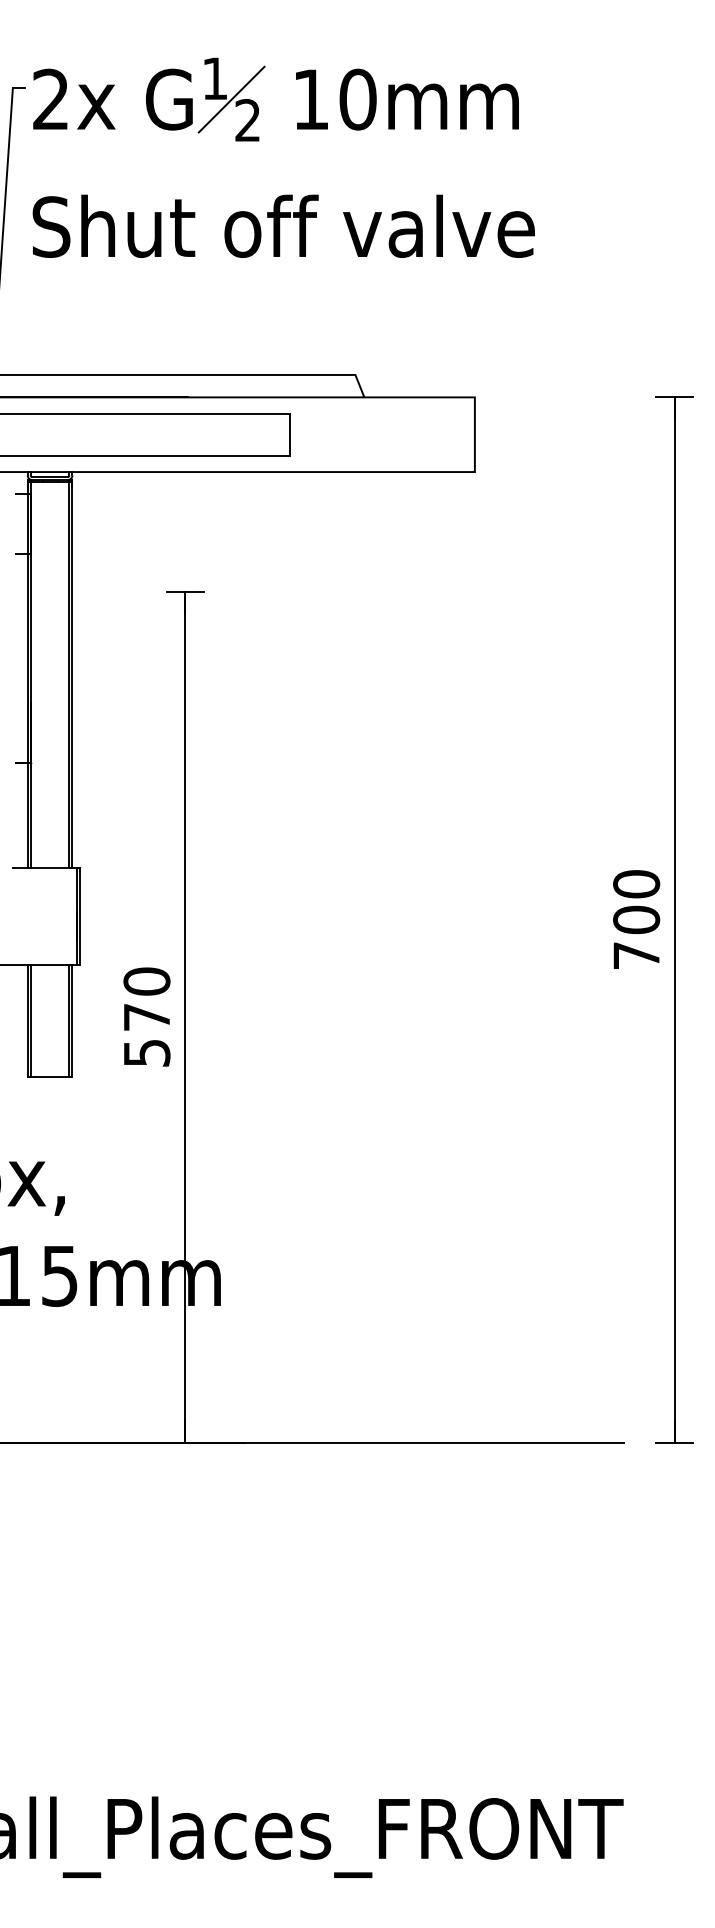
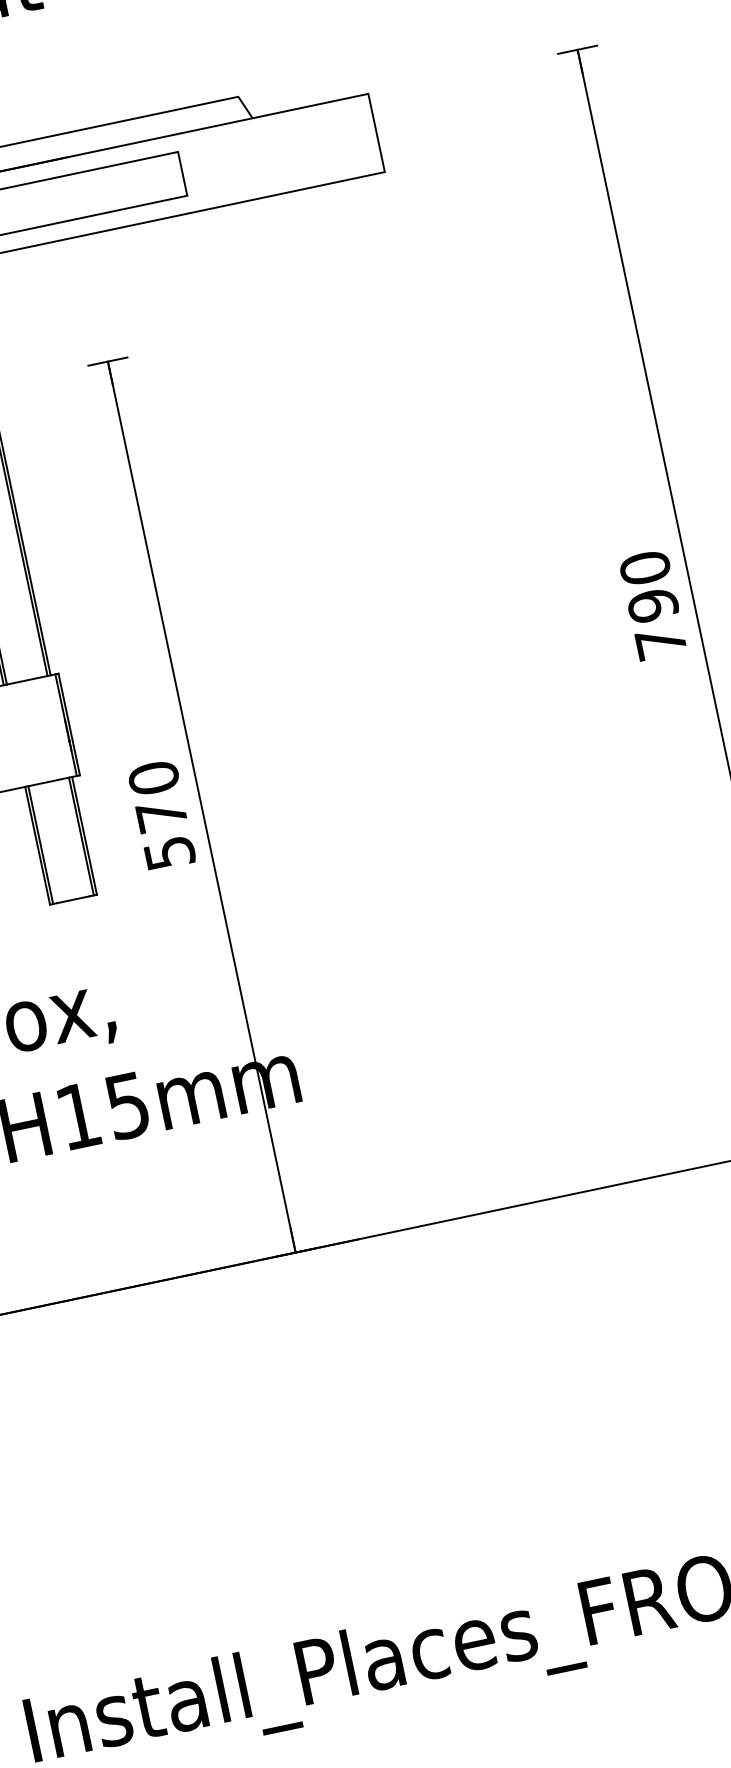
text: (636, 919) -> (652, 605), 700 -> 790

